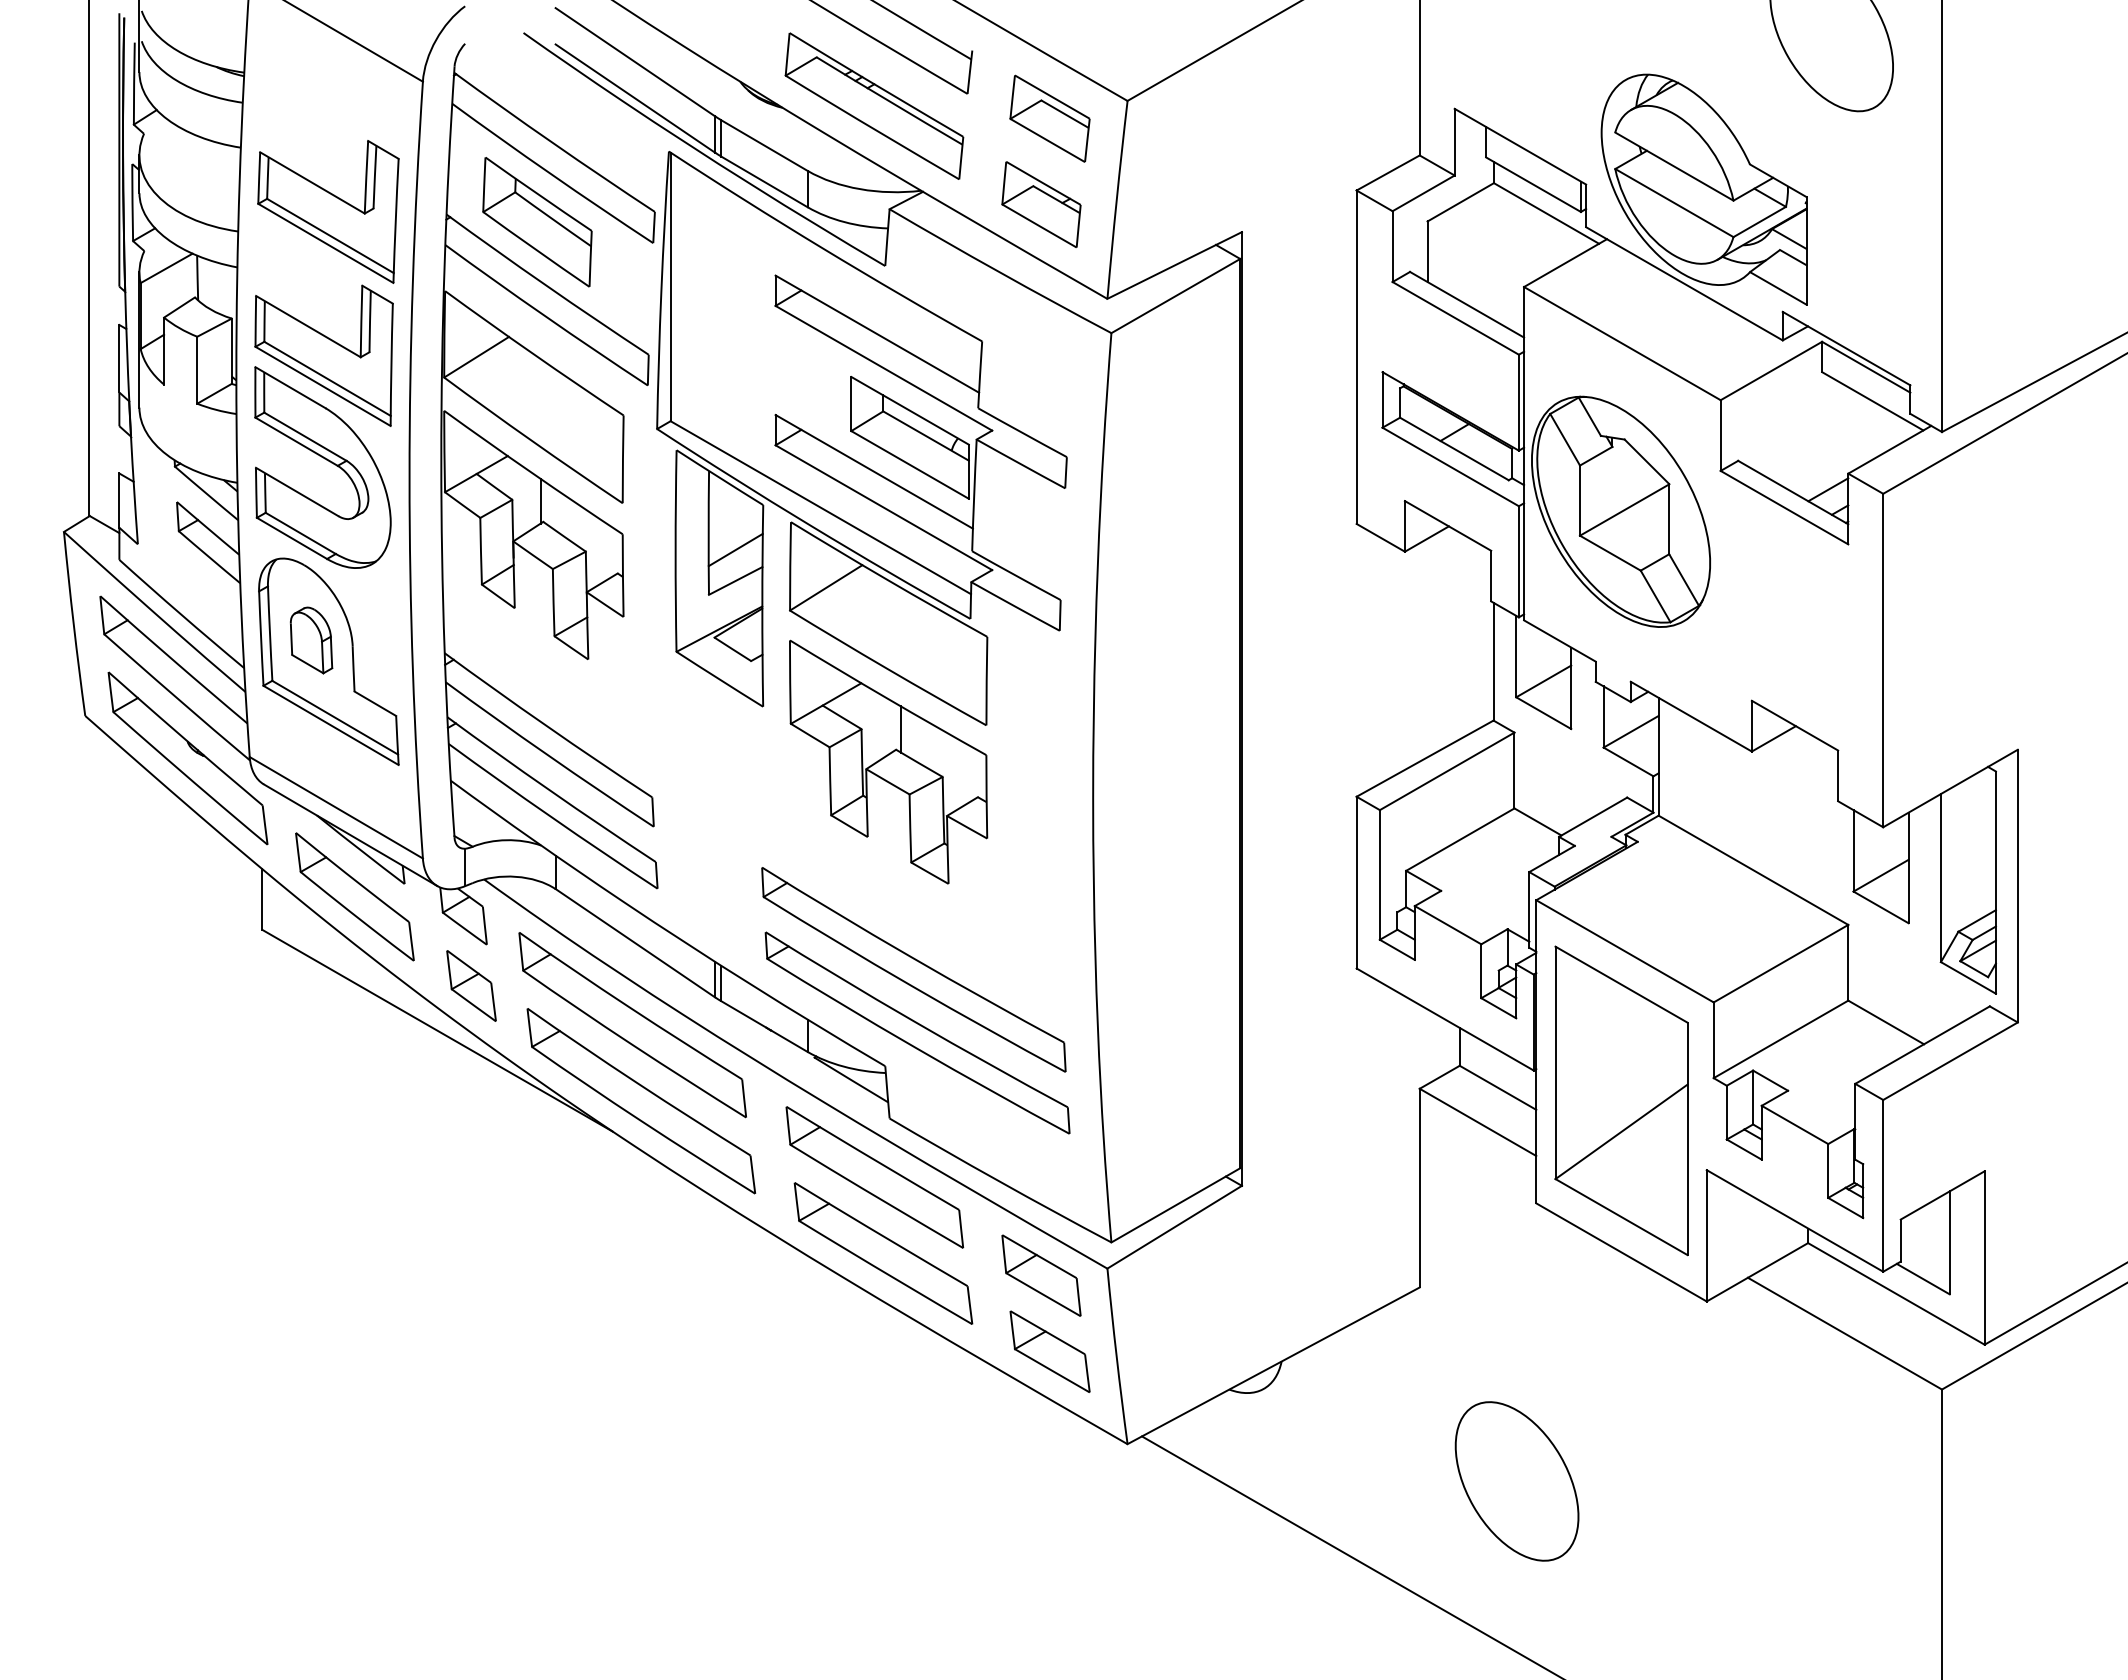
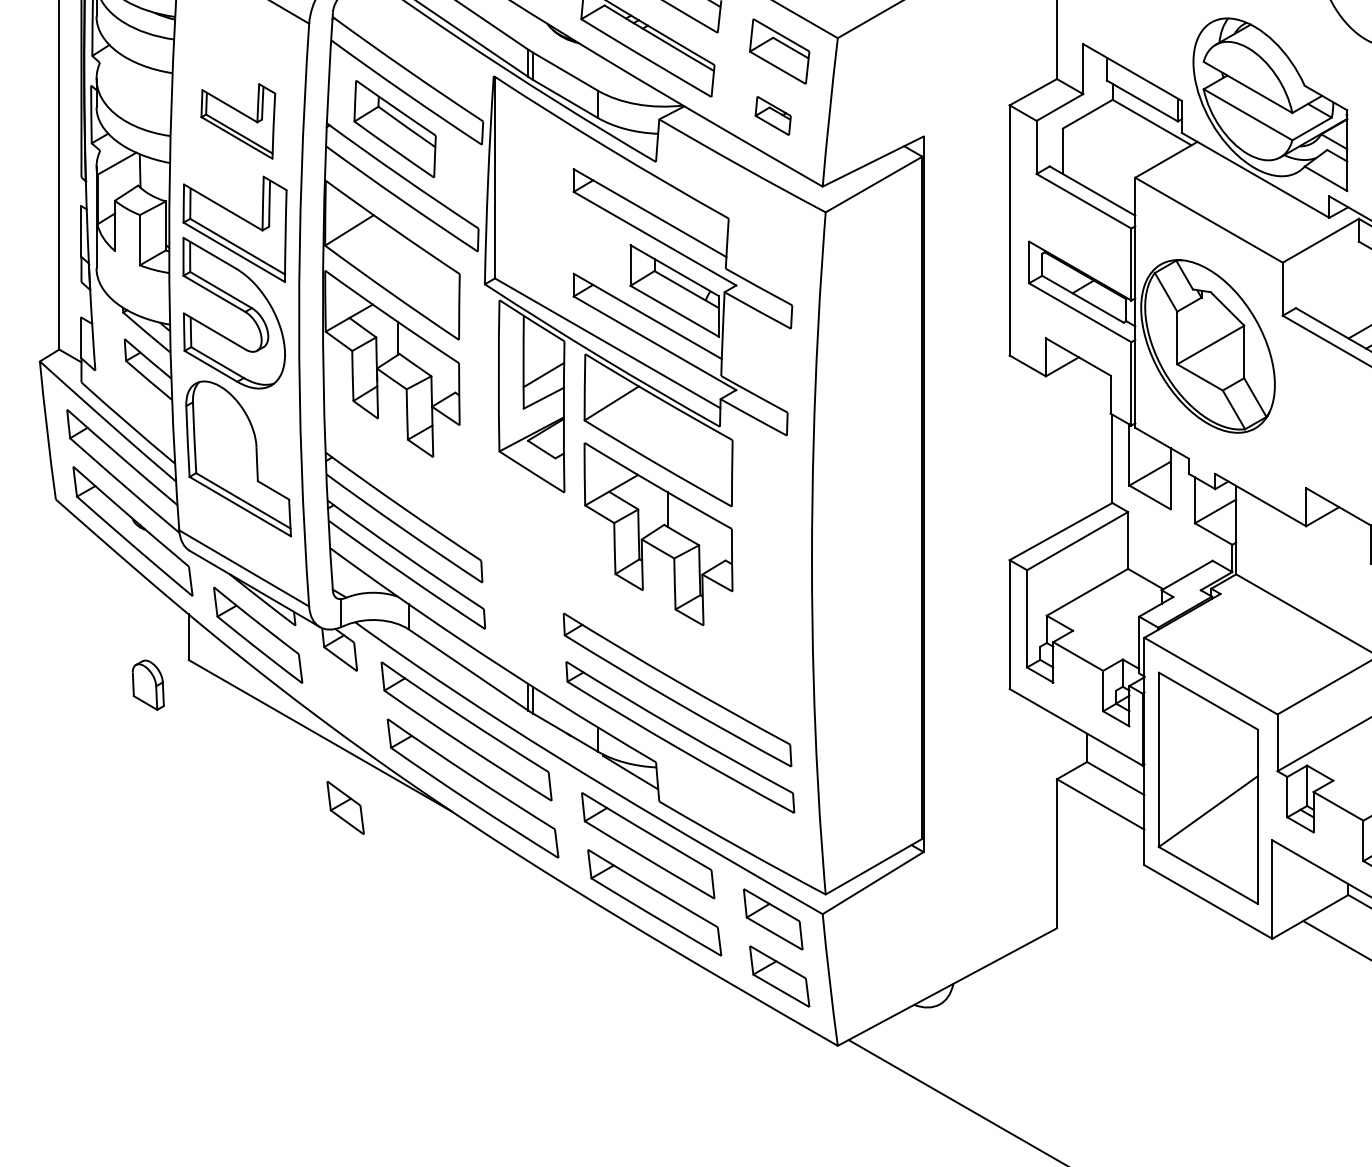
part: (1041, 204) -> (773, 115), size x0.6
part: (328, 211) -> (238, 121), size x0.7
part: (311, 640) -> (148, 685), moved
part: (471, 985) -> (345, 807), moved
part: (1516, 1481) -> (1129, 1073), removed

